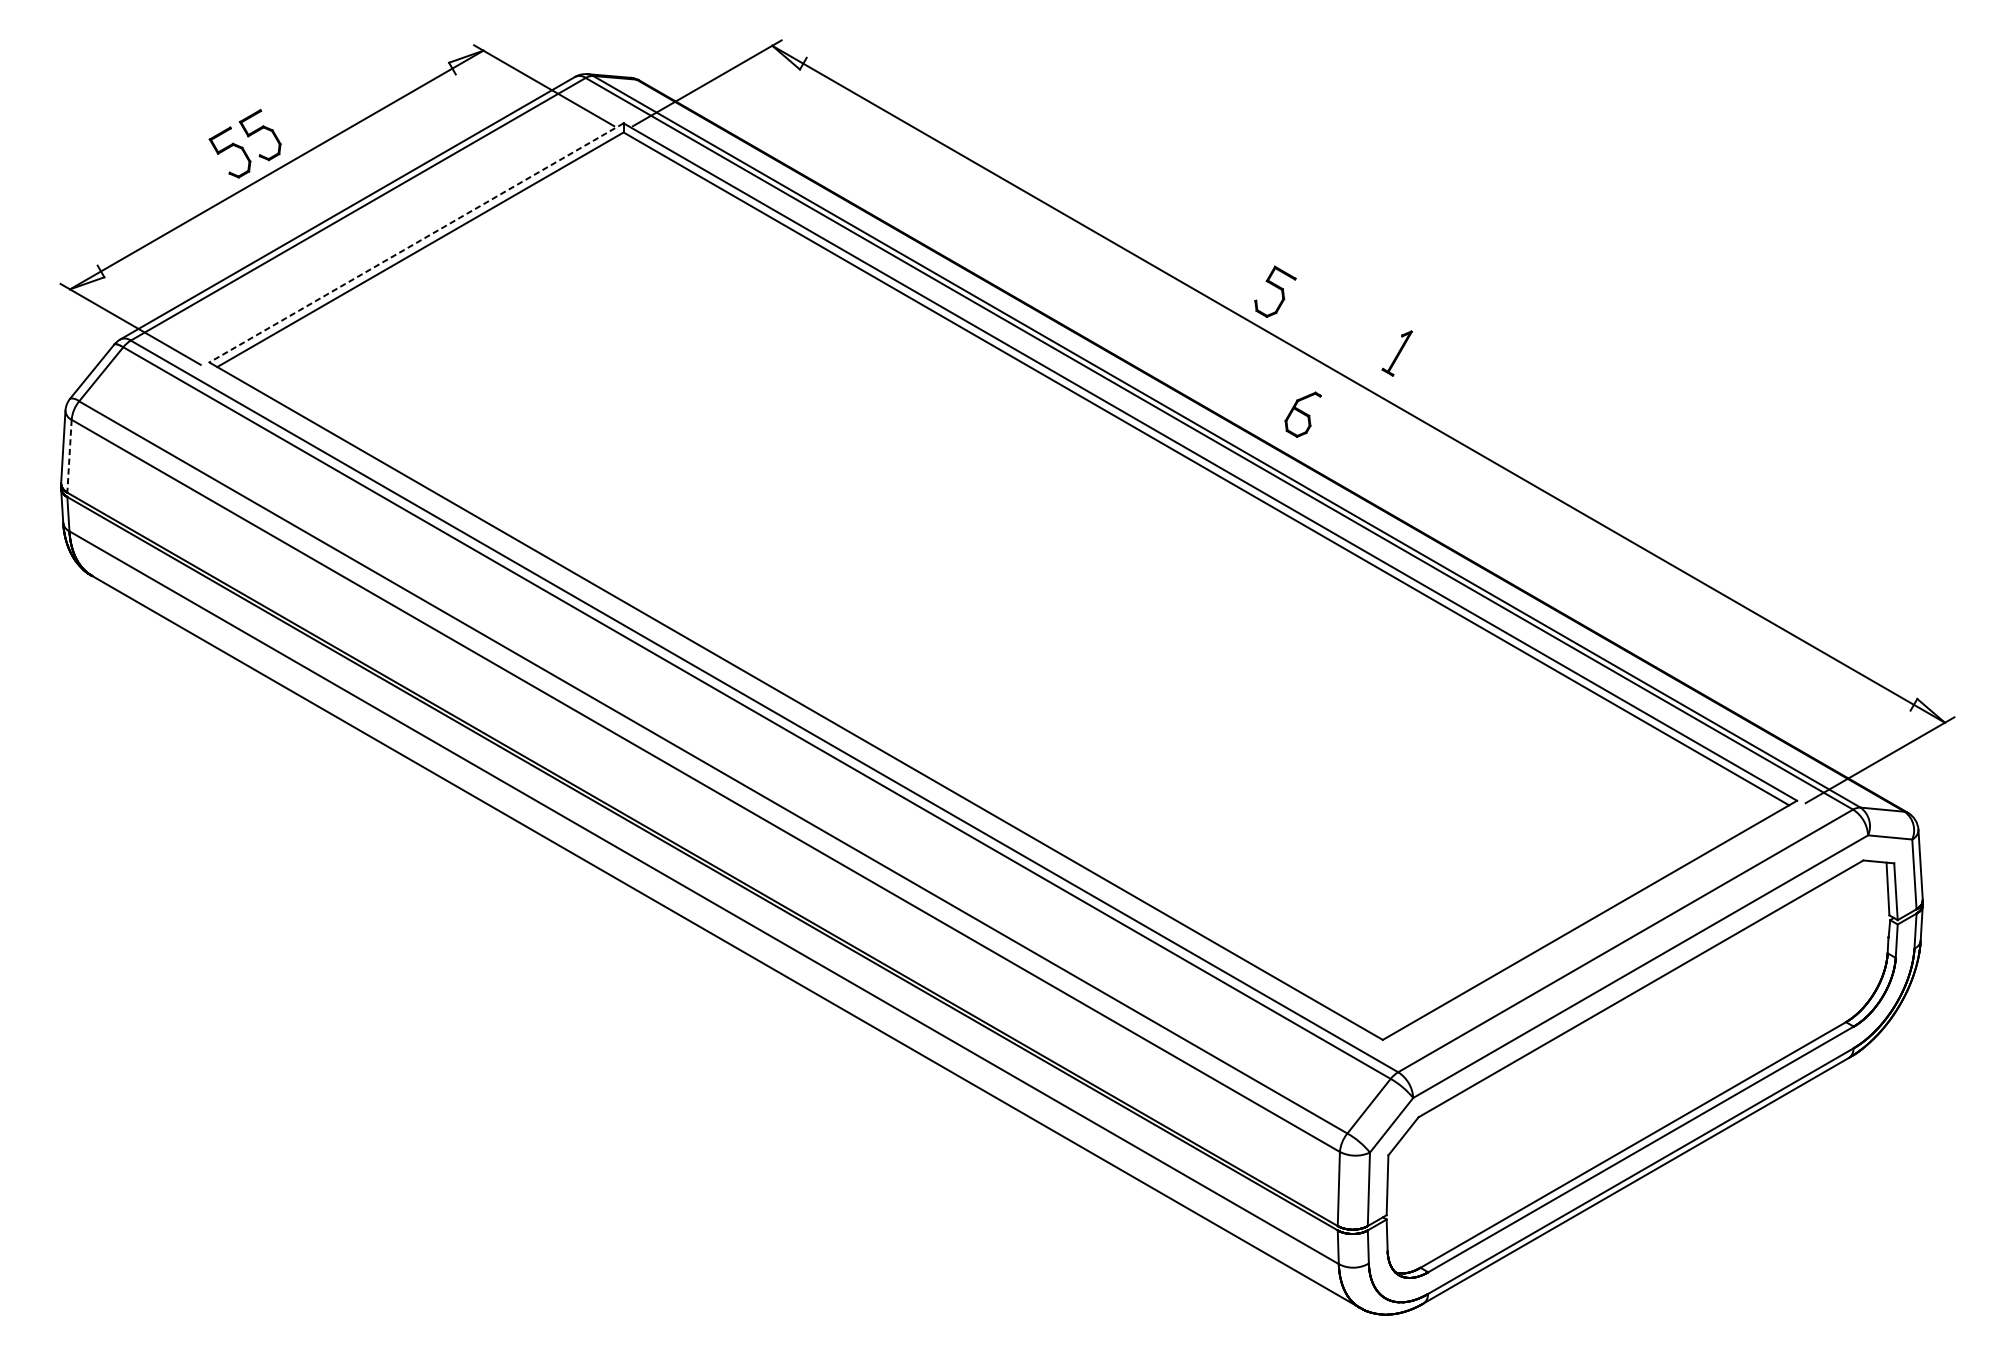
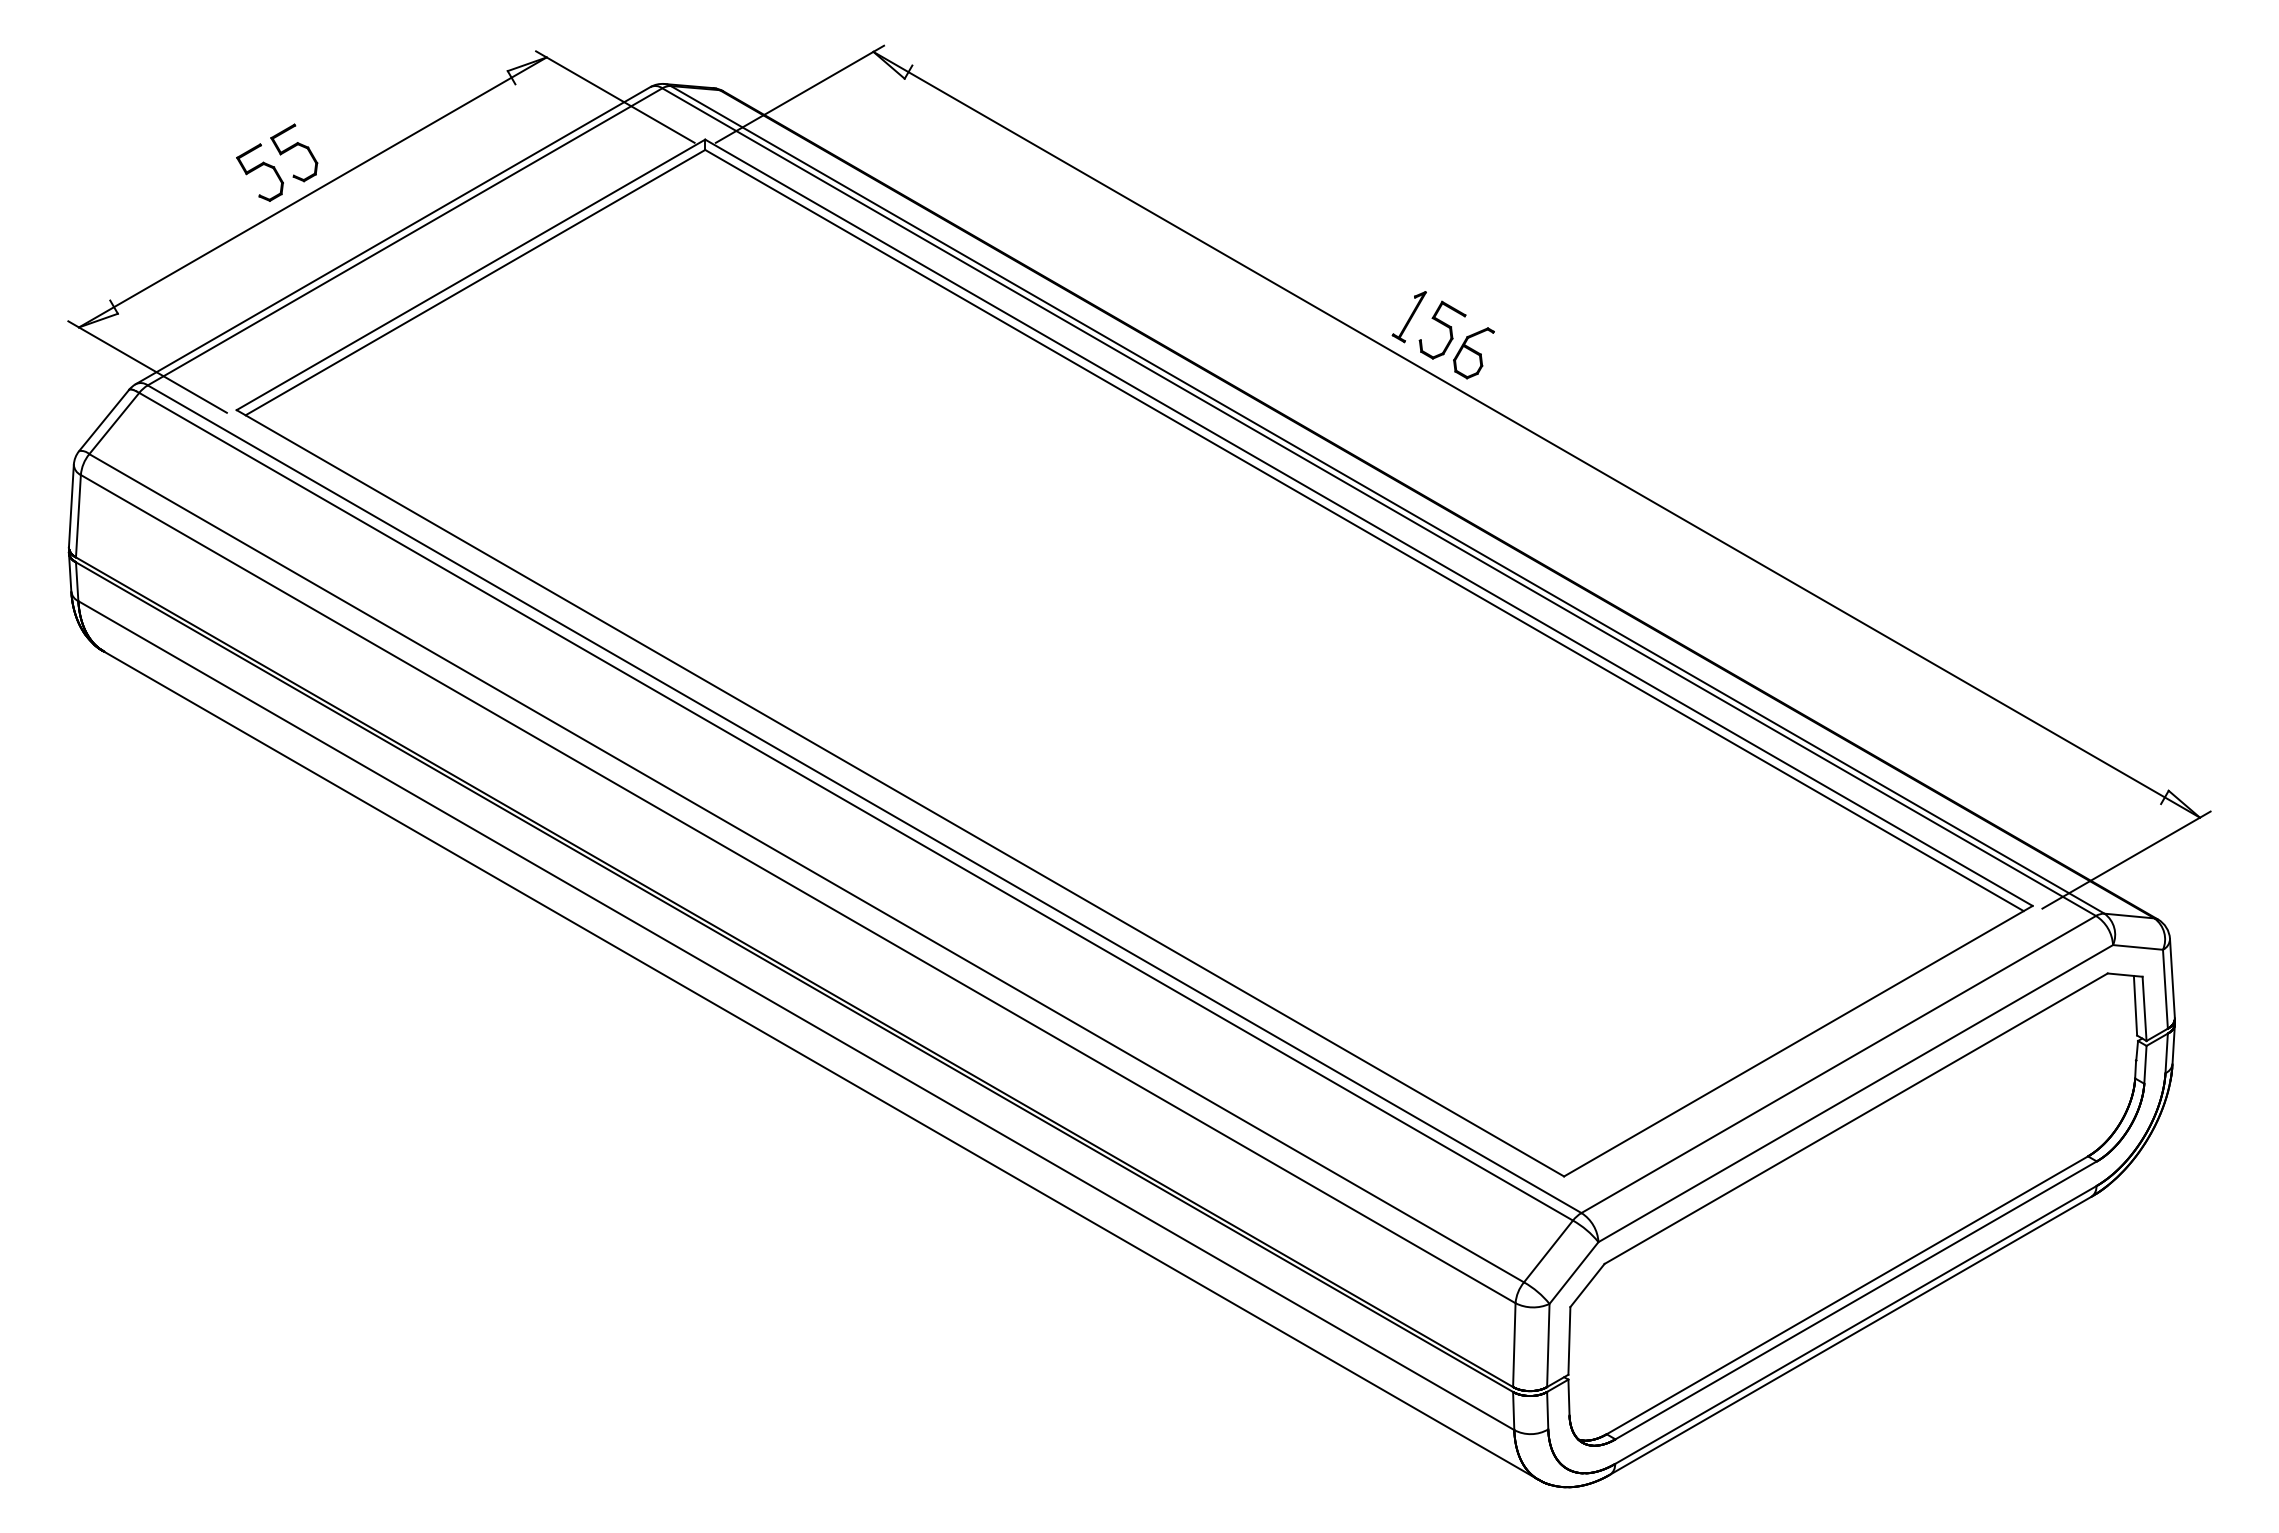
line: (416, 242) -> (470, 274), dashed -> solid
part: (1396, 353) -> (1408, 317), moved
part: (1302, 414) -> (1473, 353), moved
line: (69, 456) -> (78, 516), dashed -> solid

